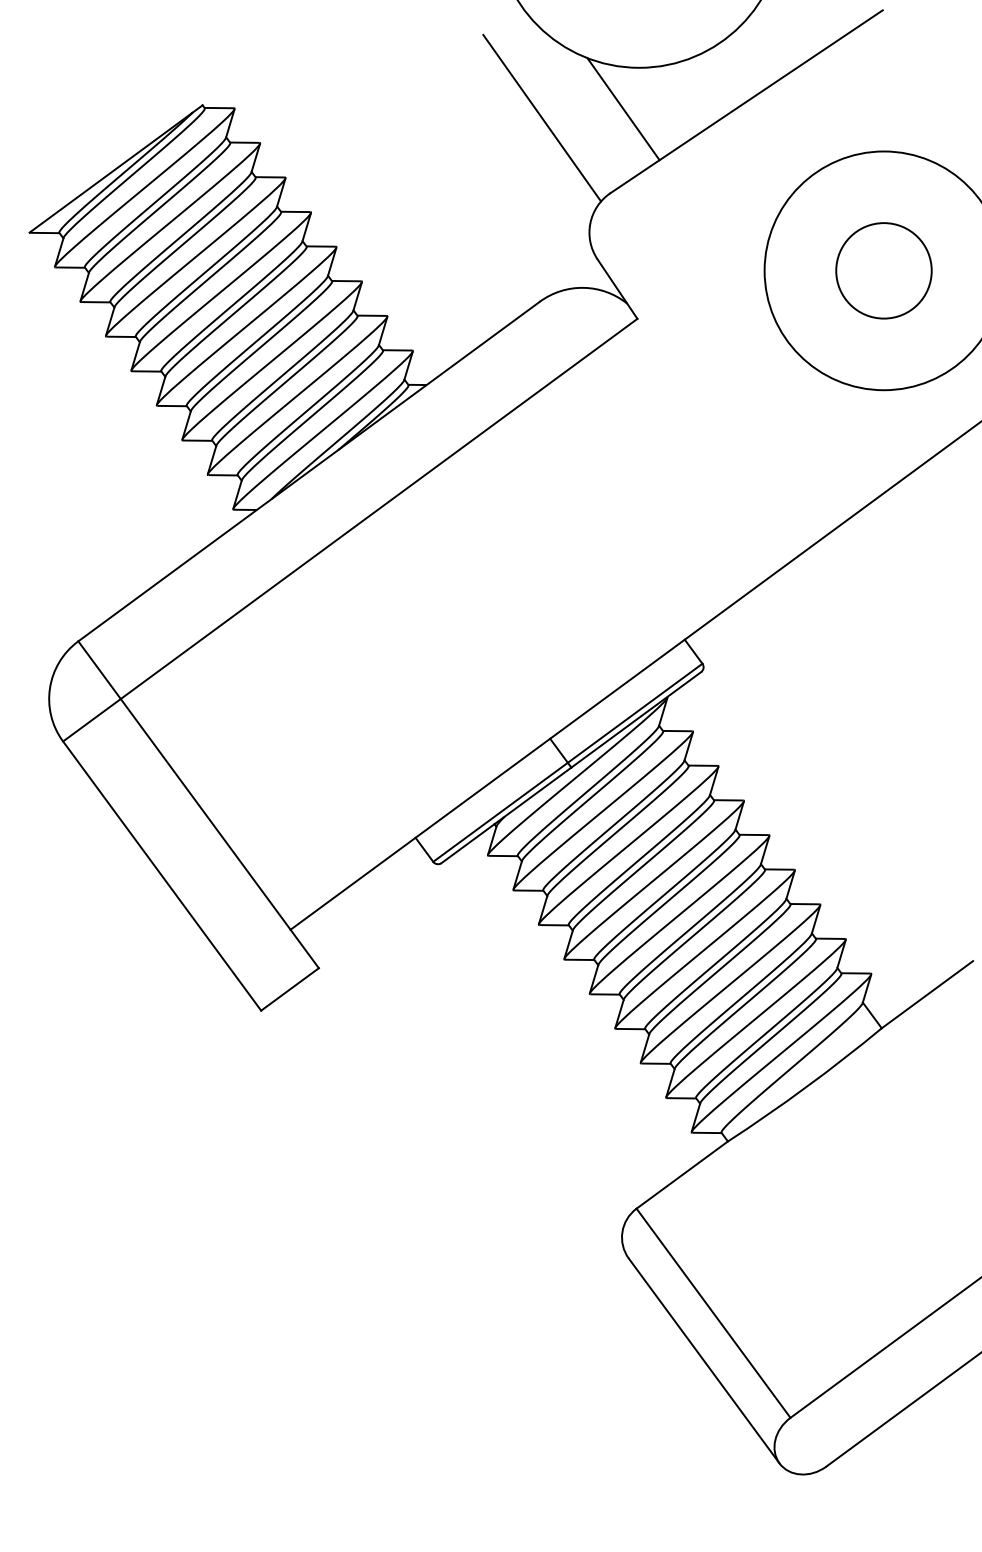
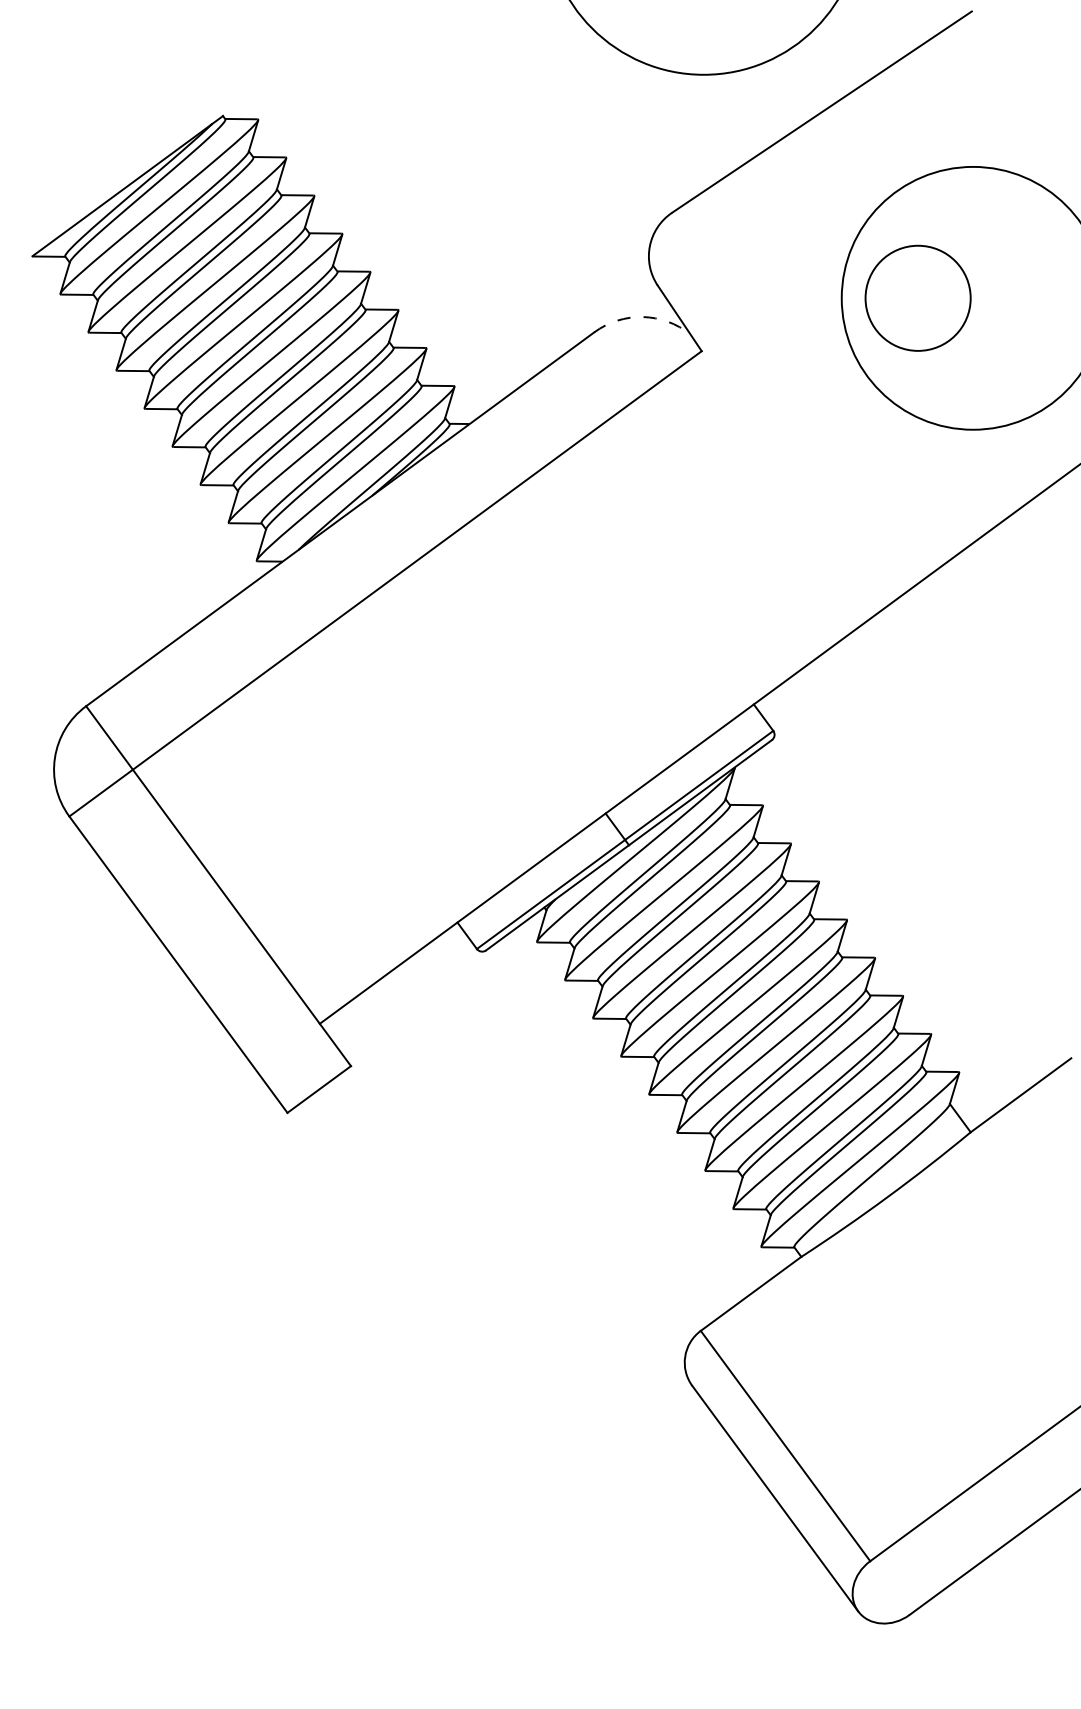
line: (623, 109) -> (686, 120), removed
line: (542, 117) -> (597, 129), removed
circle: (883, 270) -> (917, 297), moved
arc: (583, 287) -> (642, 316), solid -> dashed

